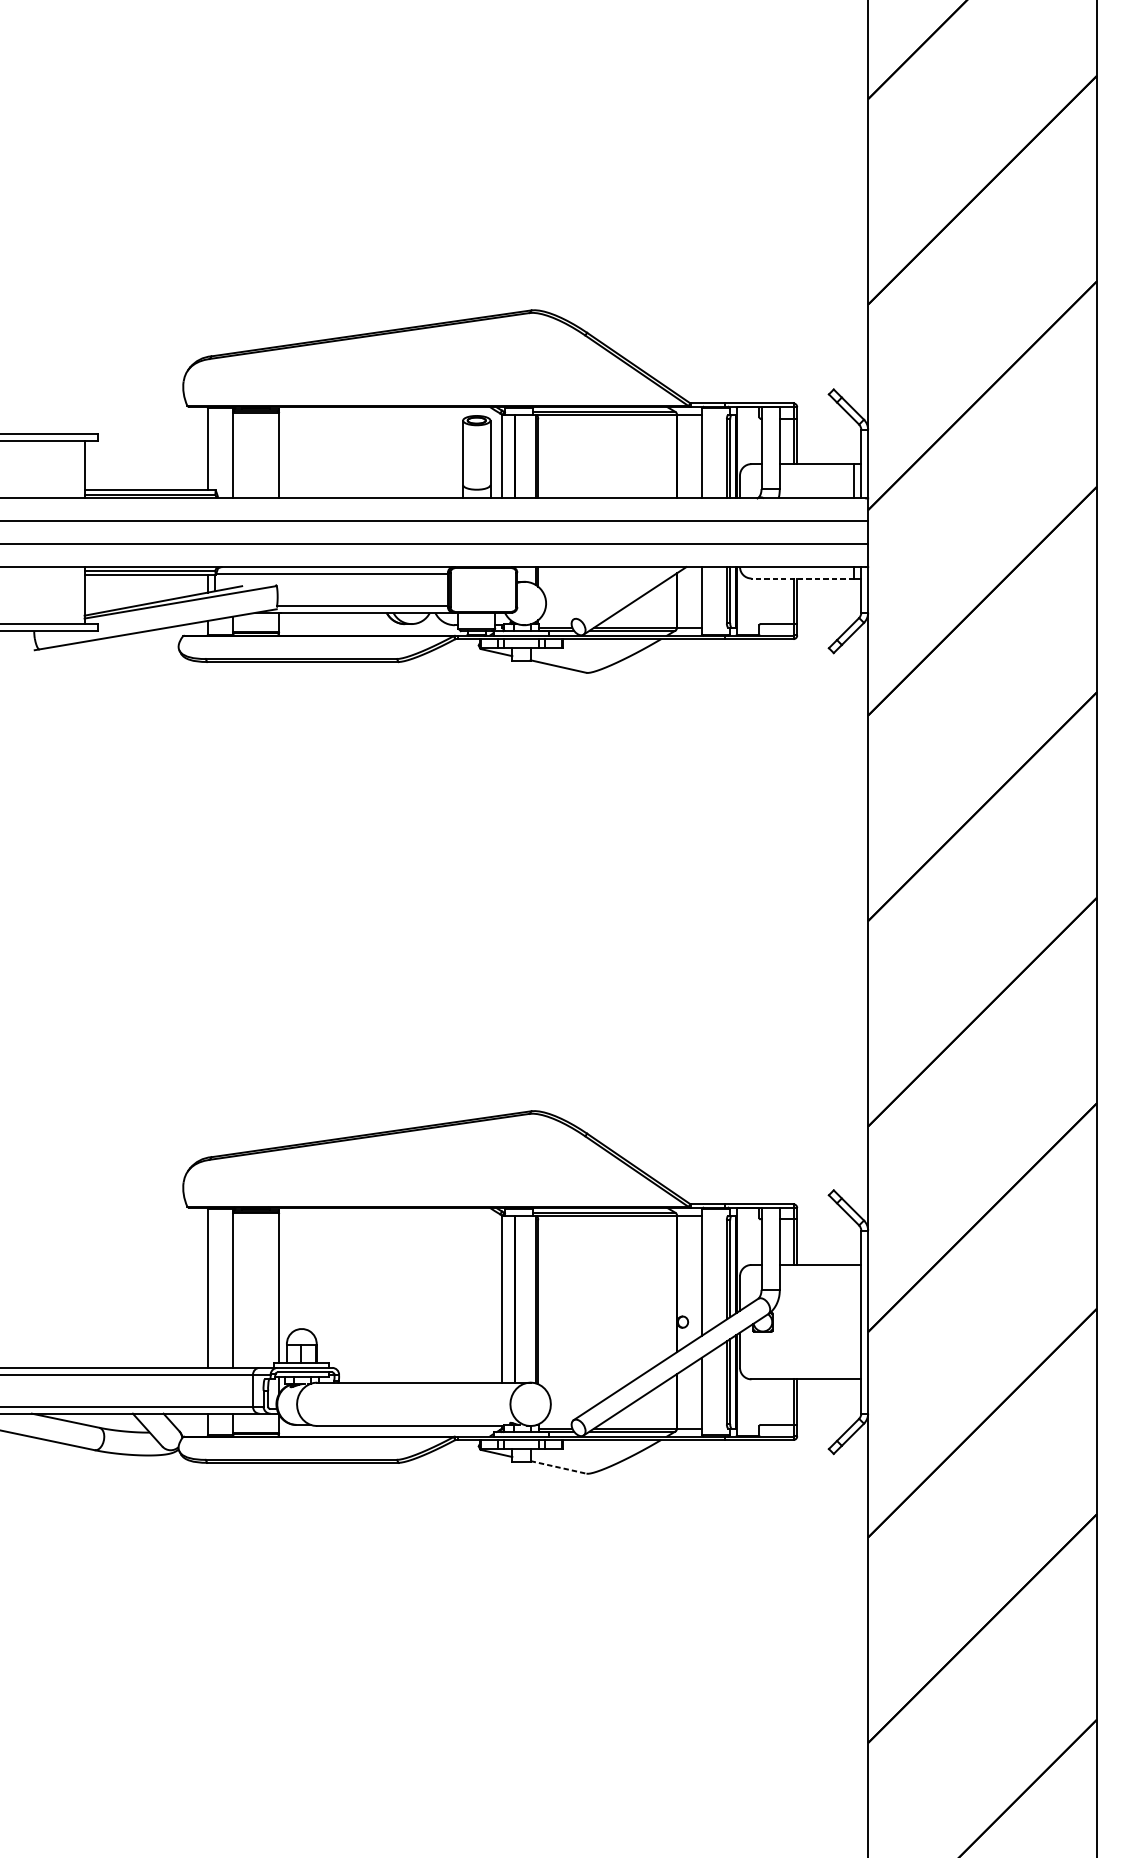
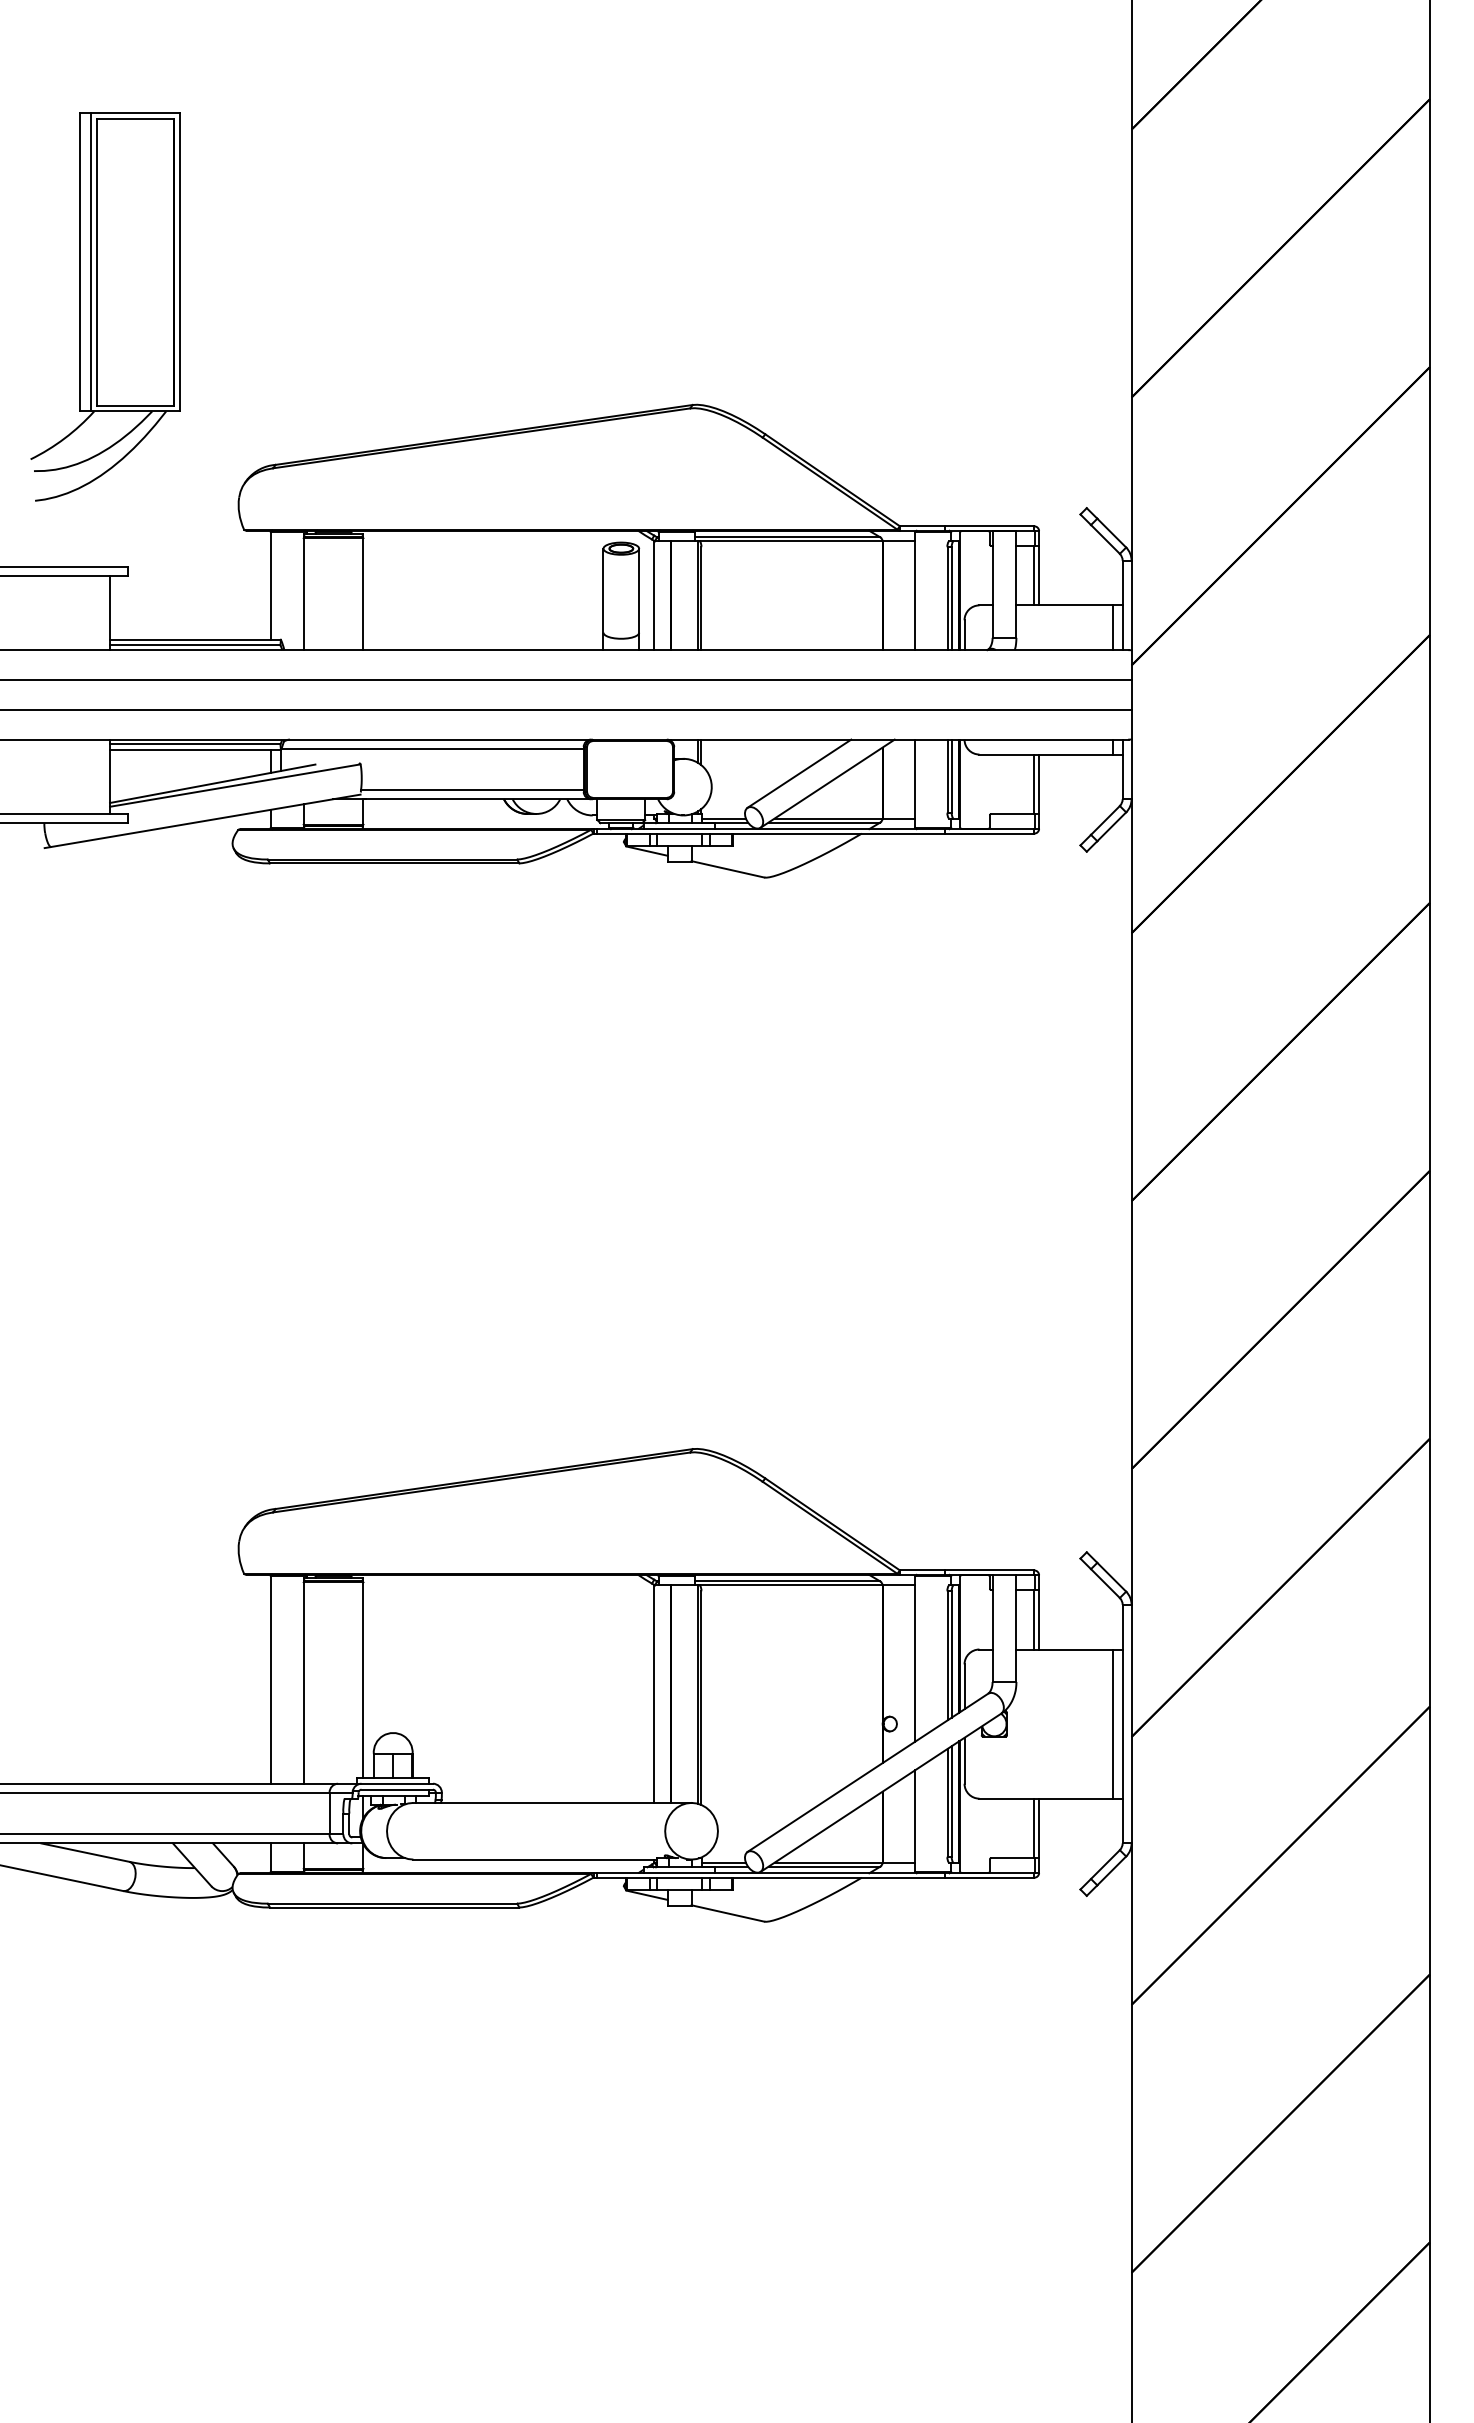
part: (81, 234) -> (105, 306), added
line: (802, 578) -> (1046, 754), dashed -> solid
line: (613, 593) -> (799, 773), added
line: (854, 1321) -> (1113, 1723), added
line: (558, 1467) -> (728, 1913), dashed -> solid

